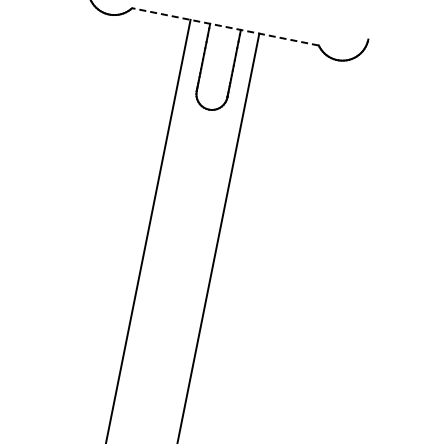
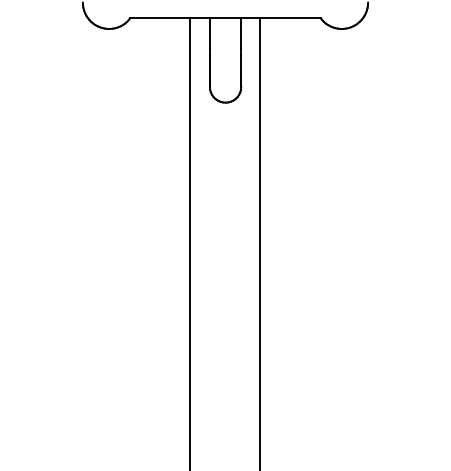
line: (225, 27) -> (225, 18), dashed -> solid

